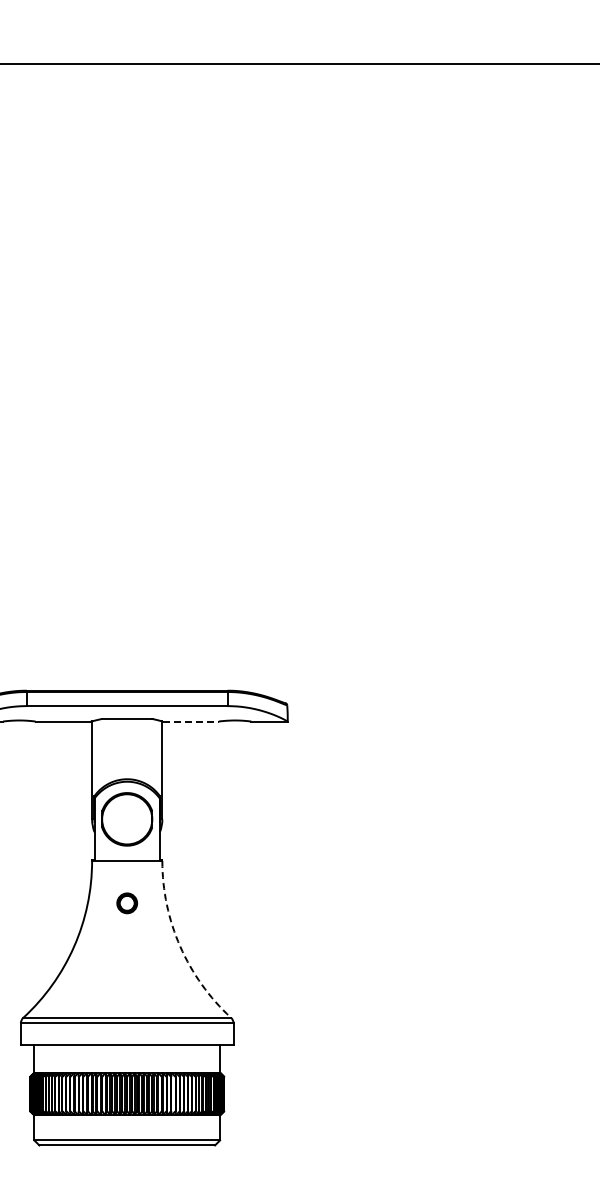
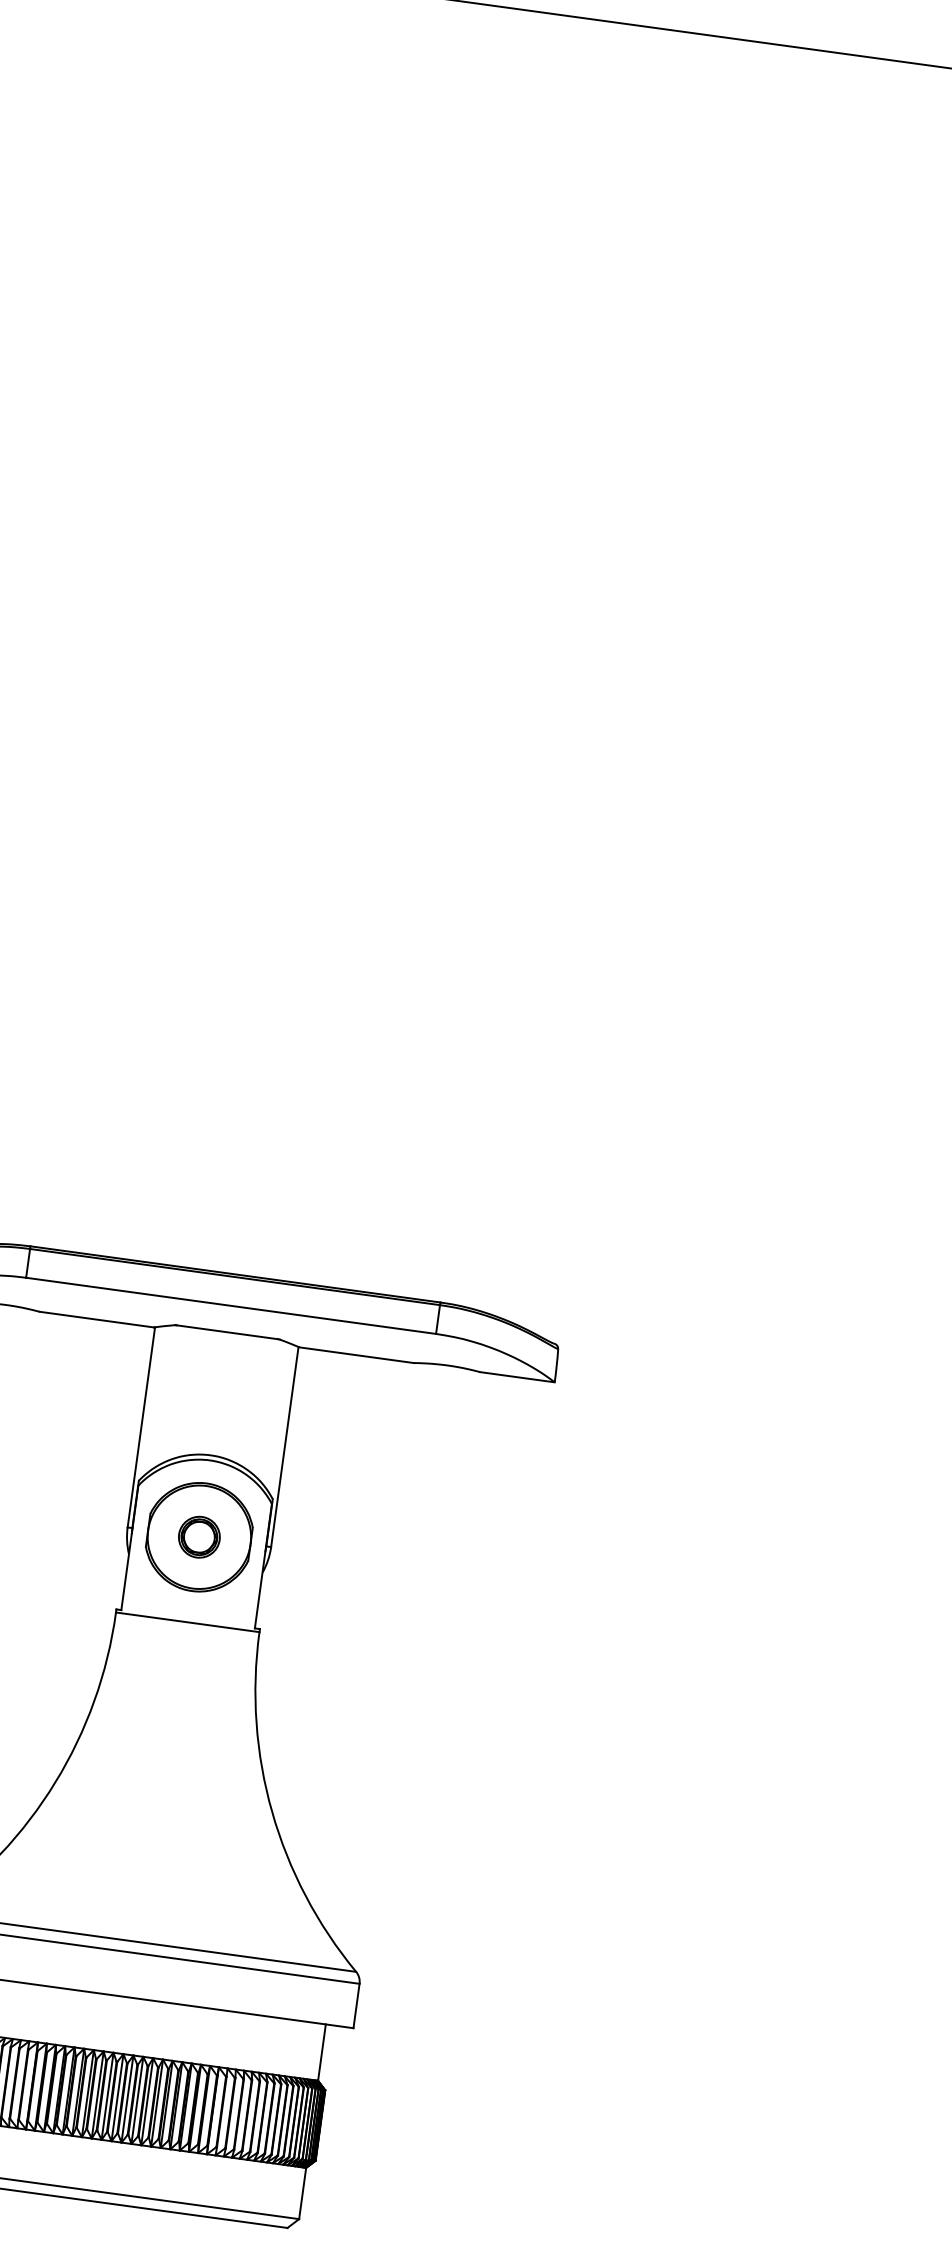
line: (191, 721) -> (358, 1355), dashed -> solid
part: (126, 903) -> (197, 1537), moved
arc: (180, 946) -> (272, 1811), dashed -> solid

